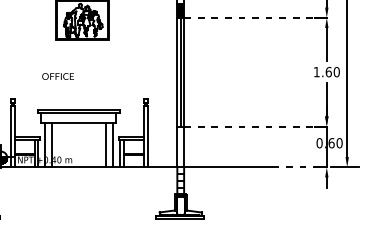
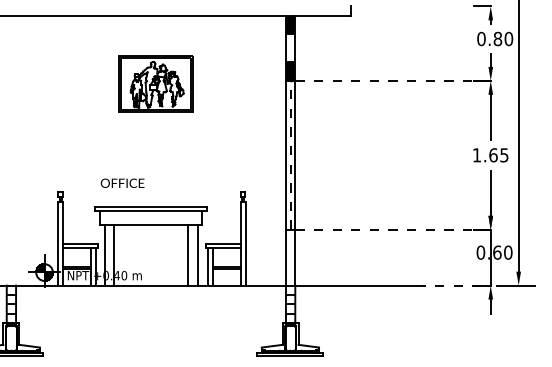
line: (180, 71) -> (290, 154), solid -> dashed
text: (336, 72) -> (504, 155), 1.60 -> 1.65
text: (57, 75) -> (122, 182), moved

